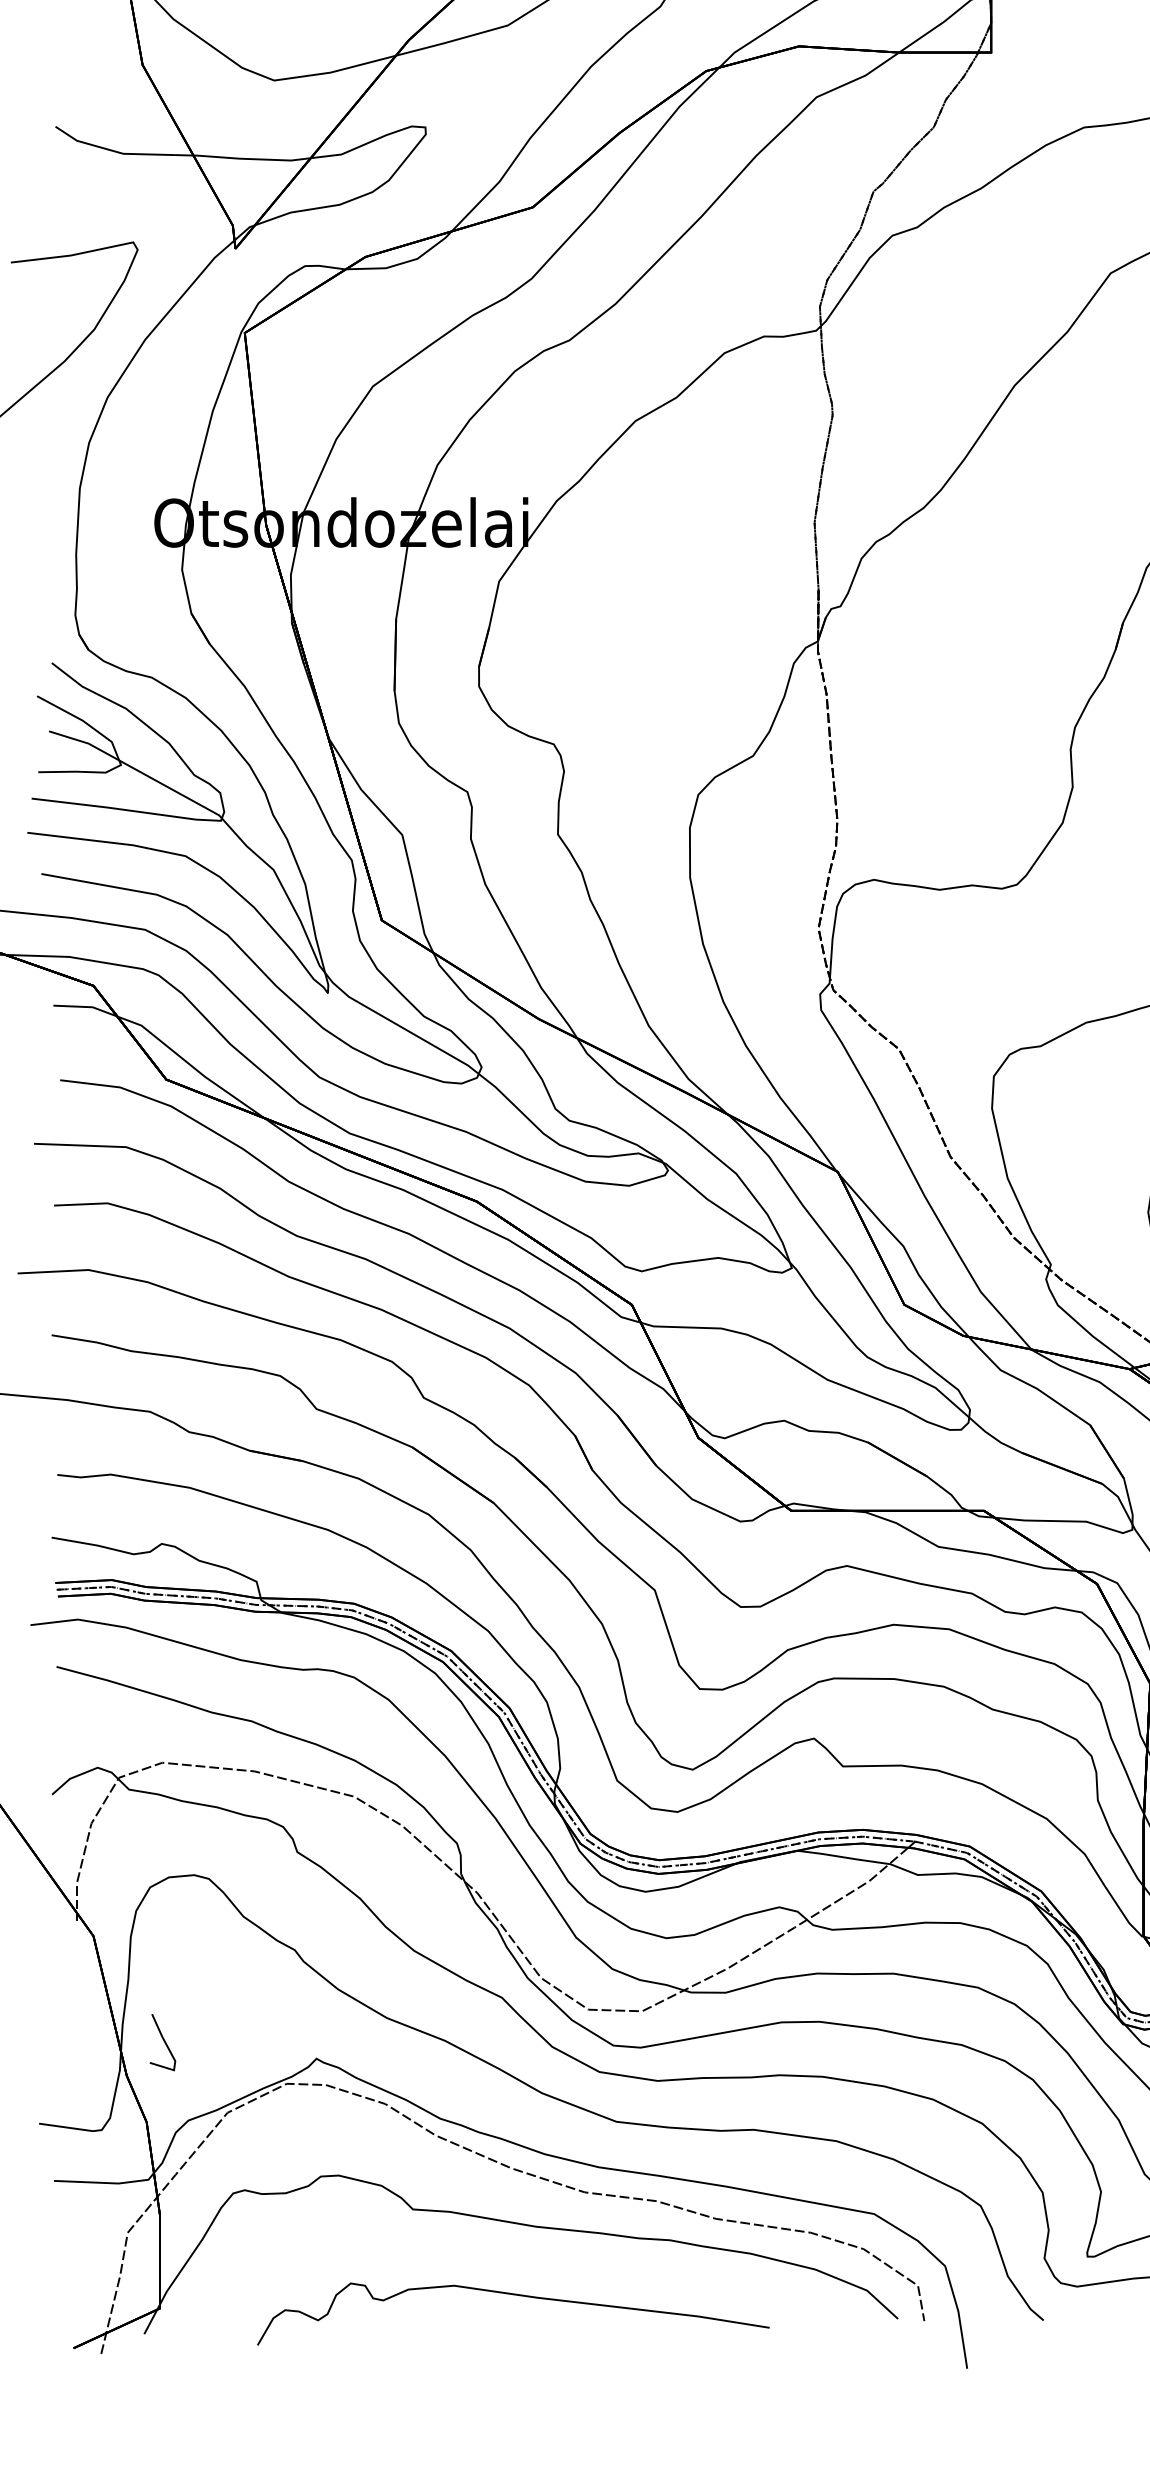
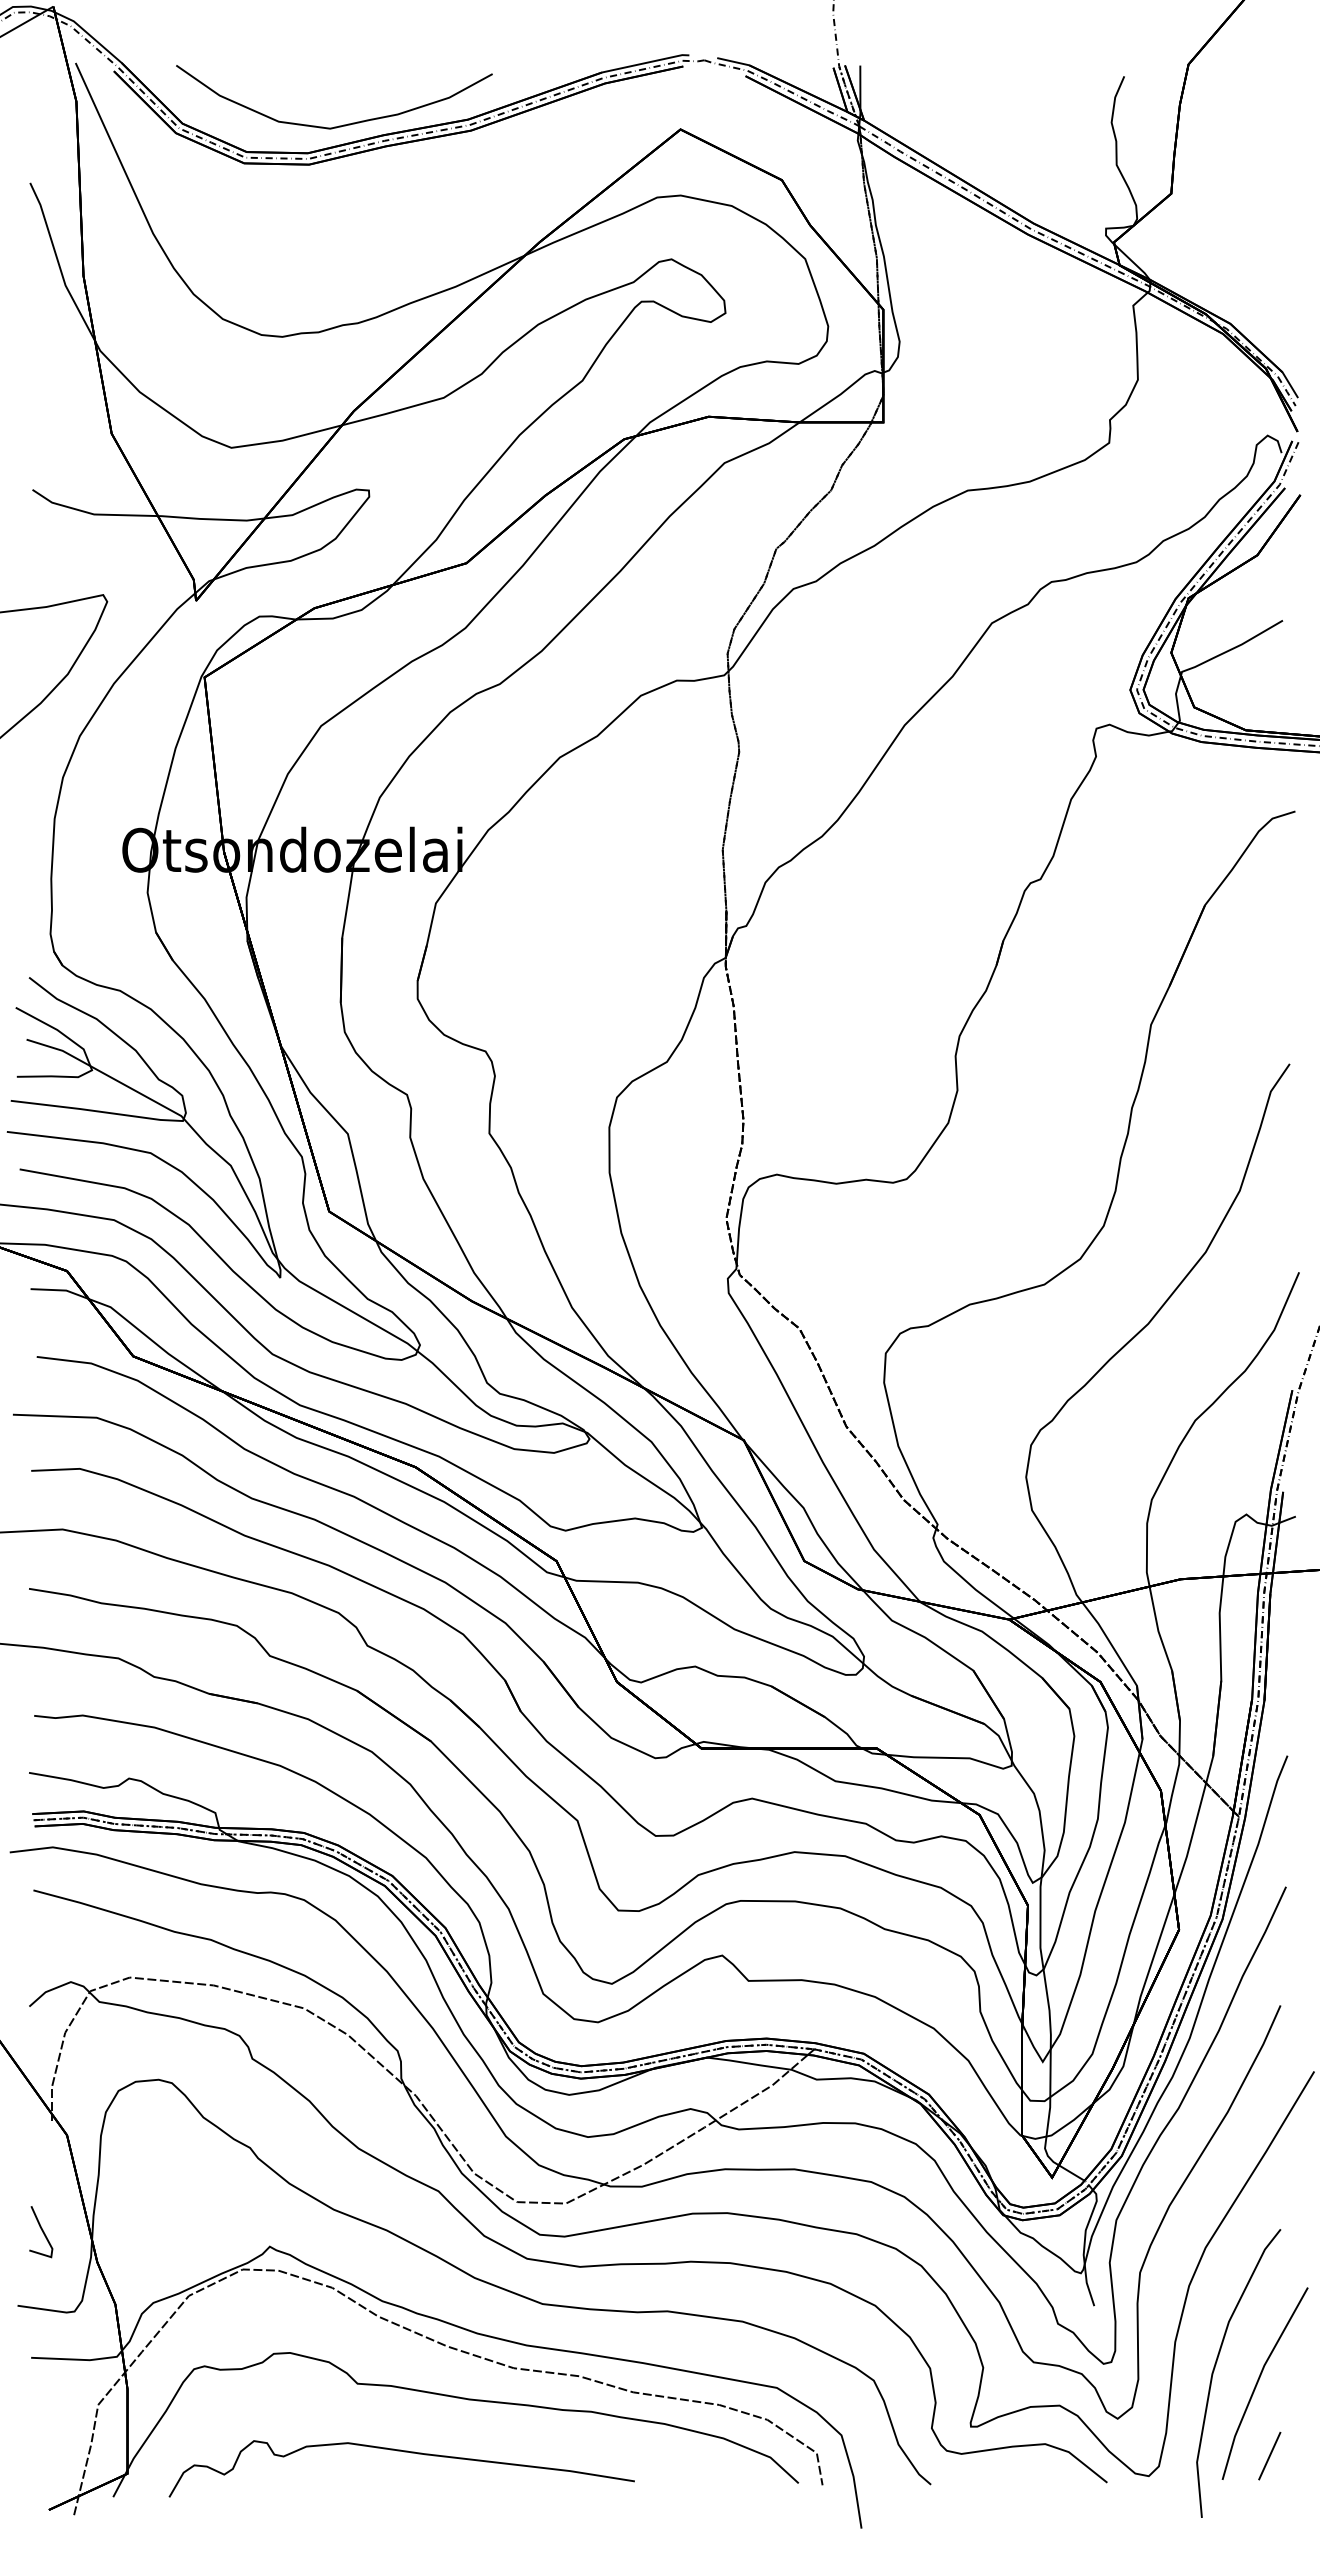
line: (164, 2043) -> (42, 2232), moved
curve: (516, 2296) -> (404, 2452), moved

